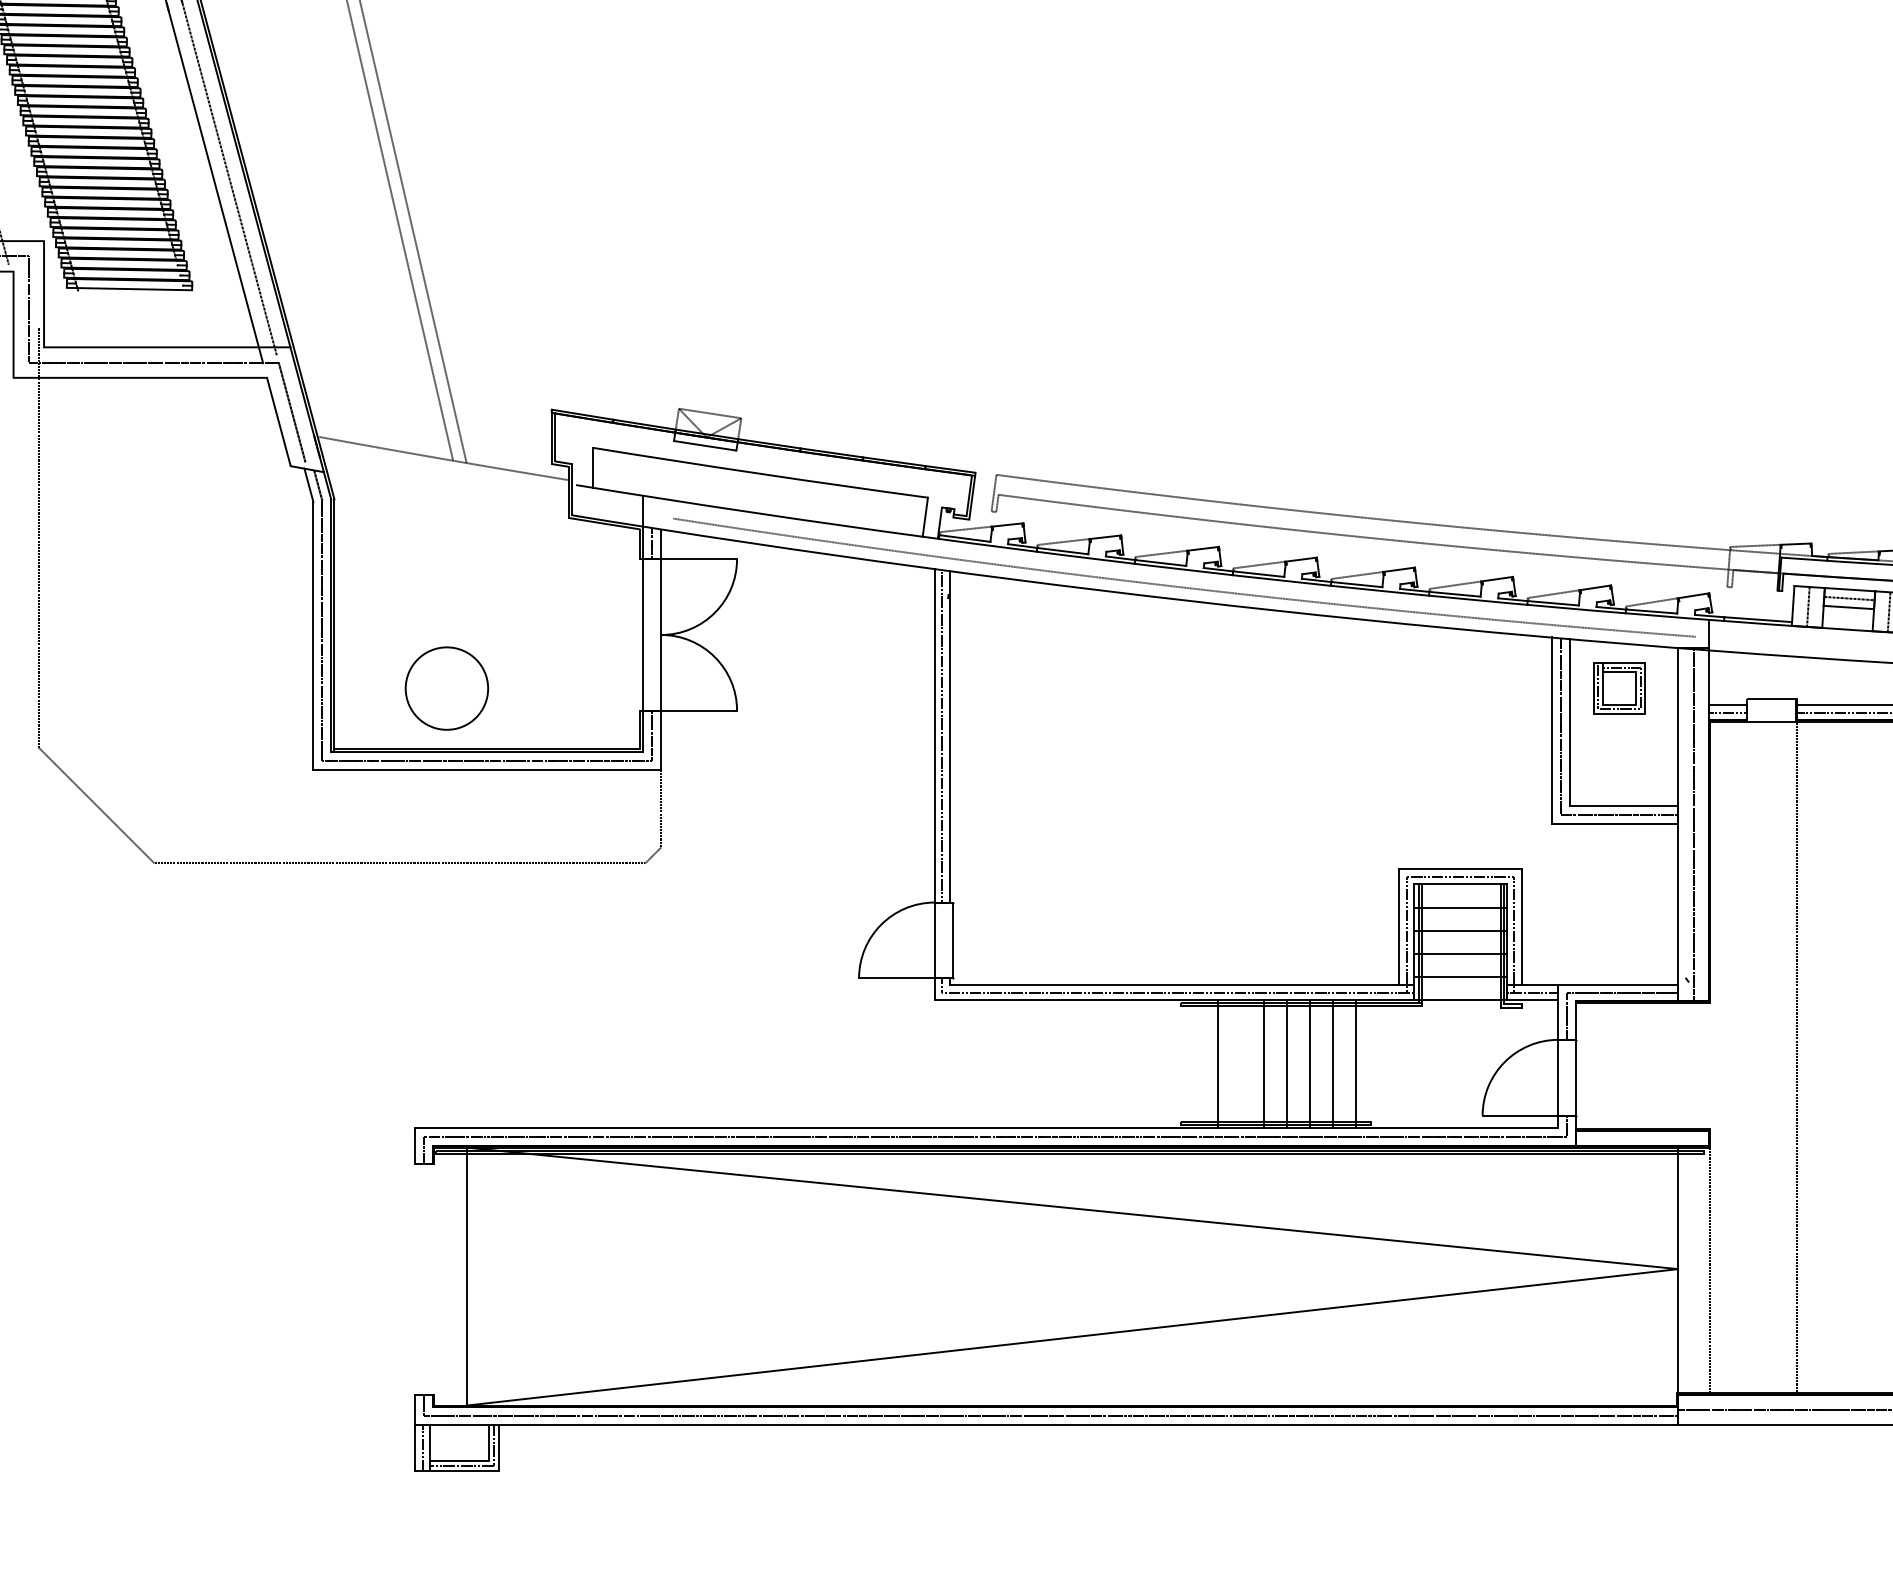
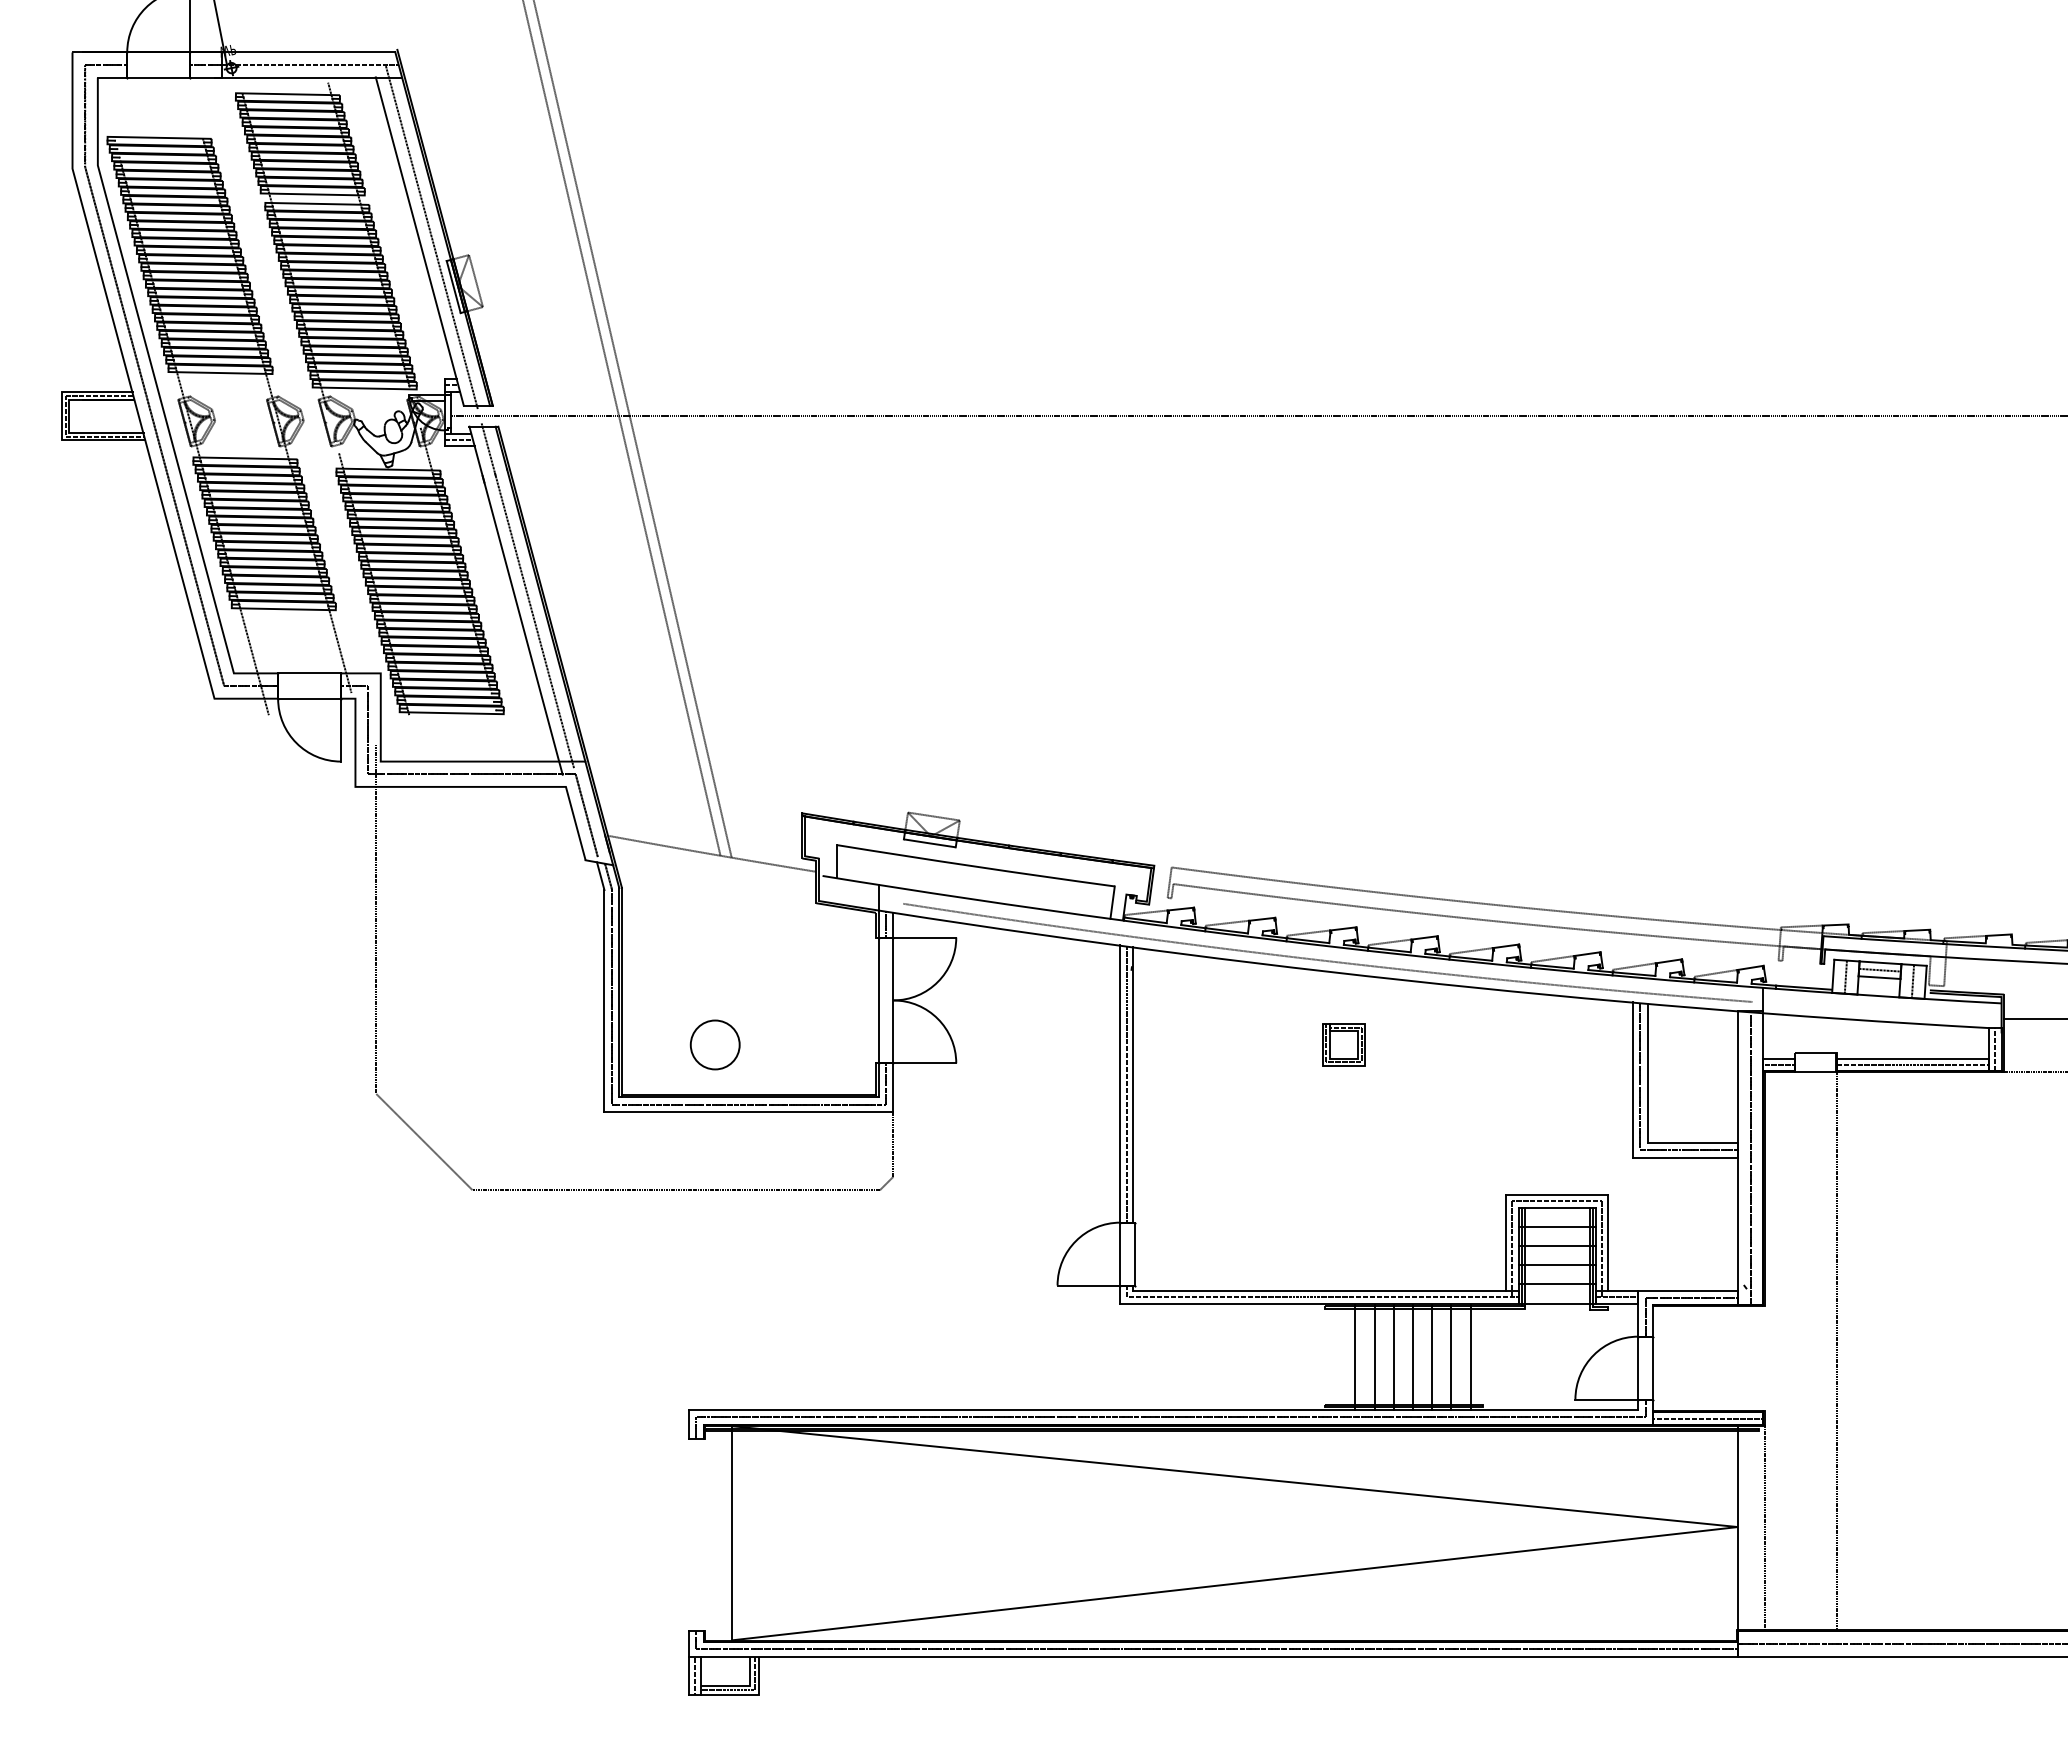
circle: (445, 688) -> (714, 1044), size x0.71
part: (1618, 688) -> (1343, 1044), moved
line: (1240, 1064) -> (1374, 1357), added
line: (1642, 1138) -> (1708, 1418), added

